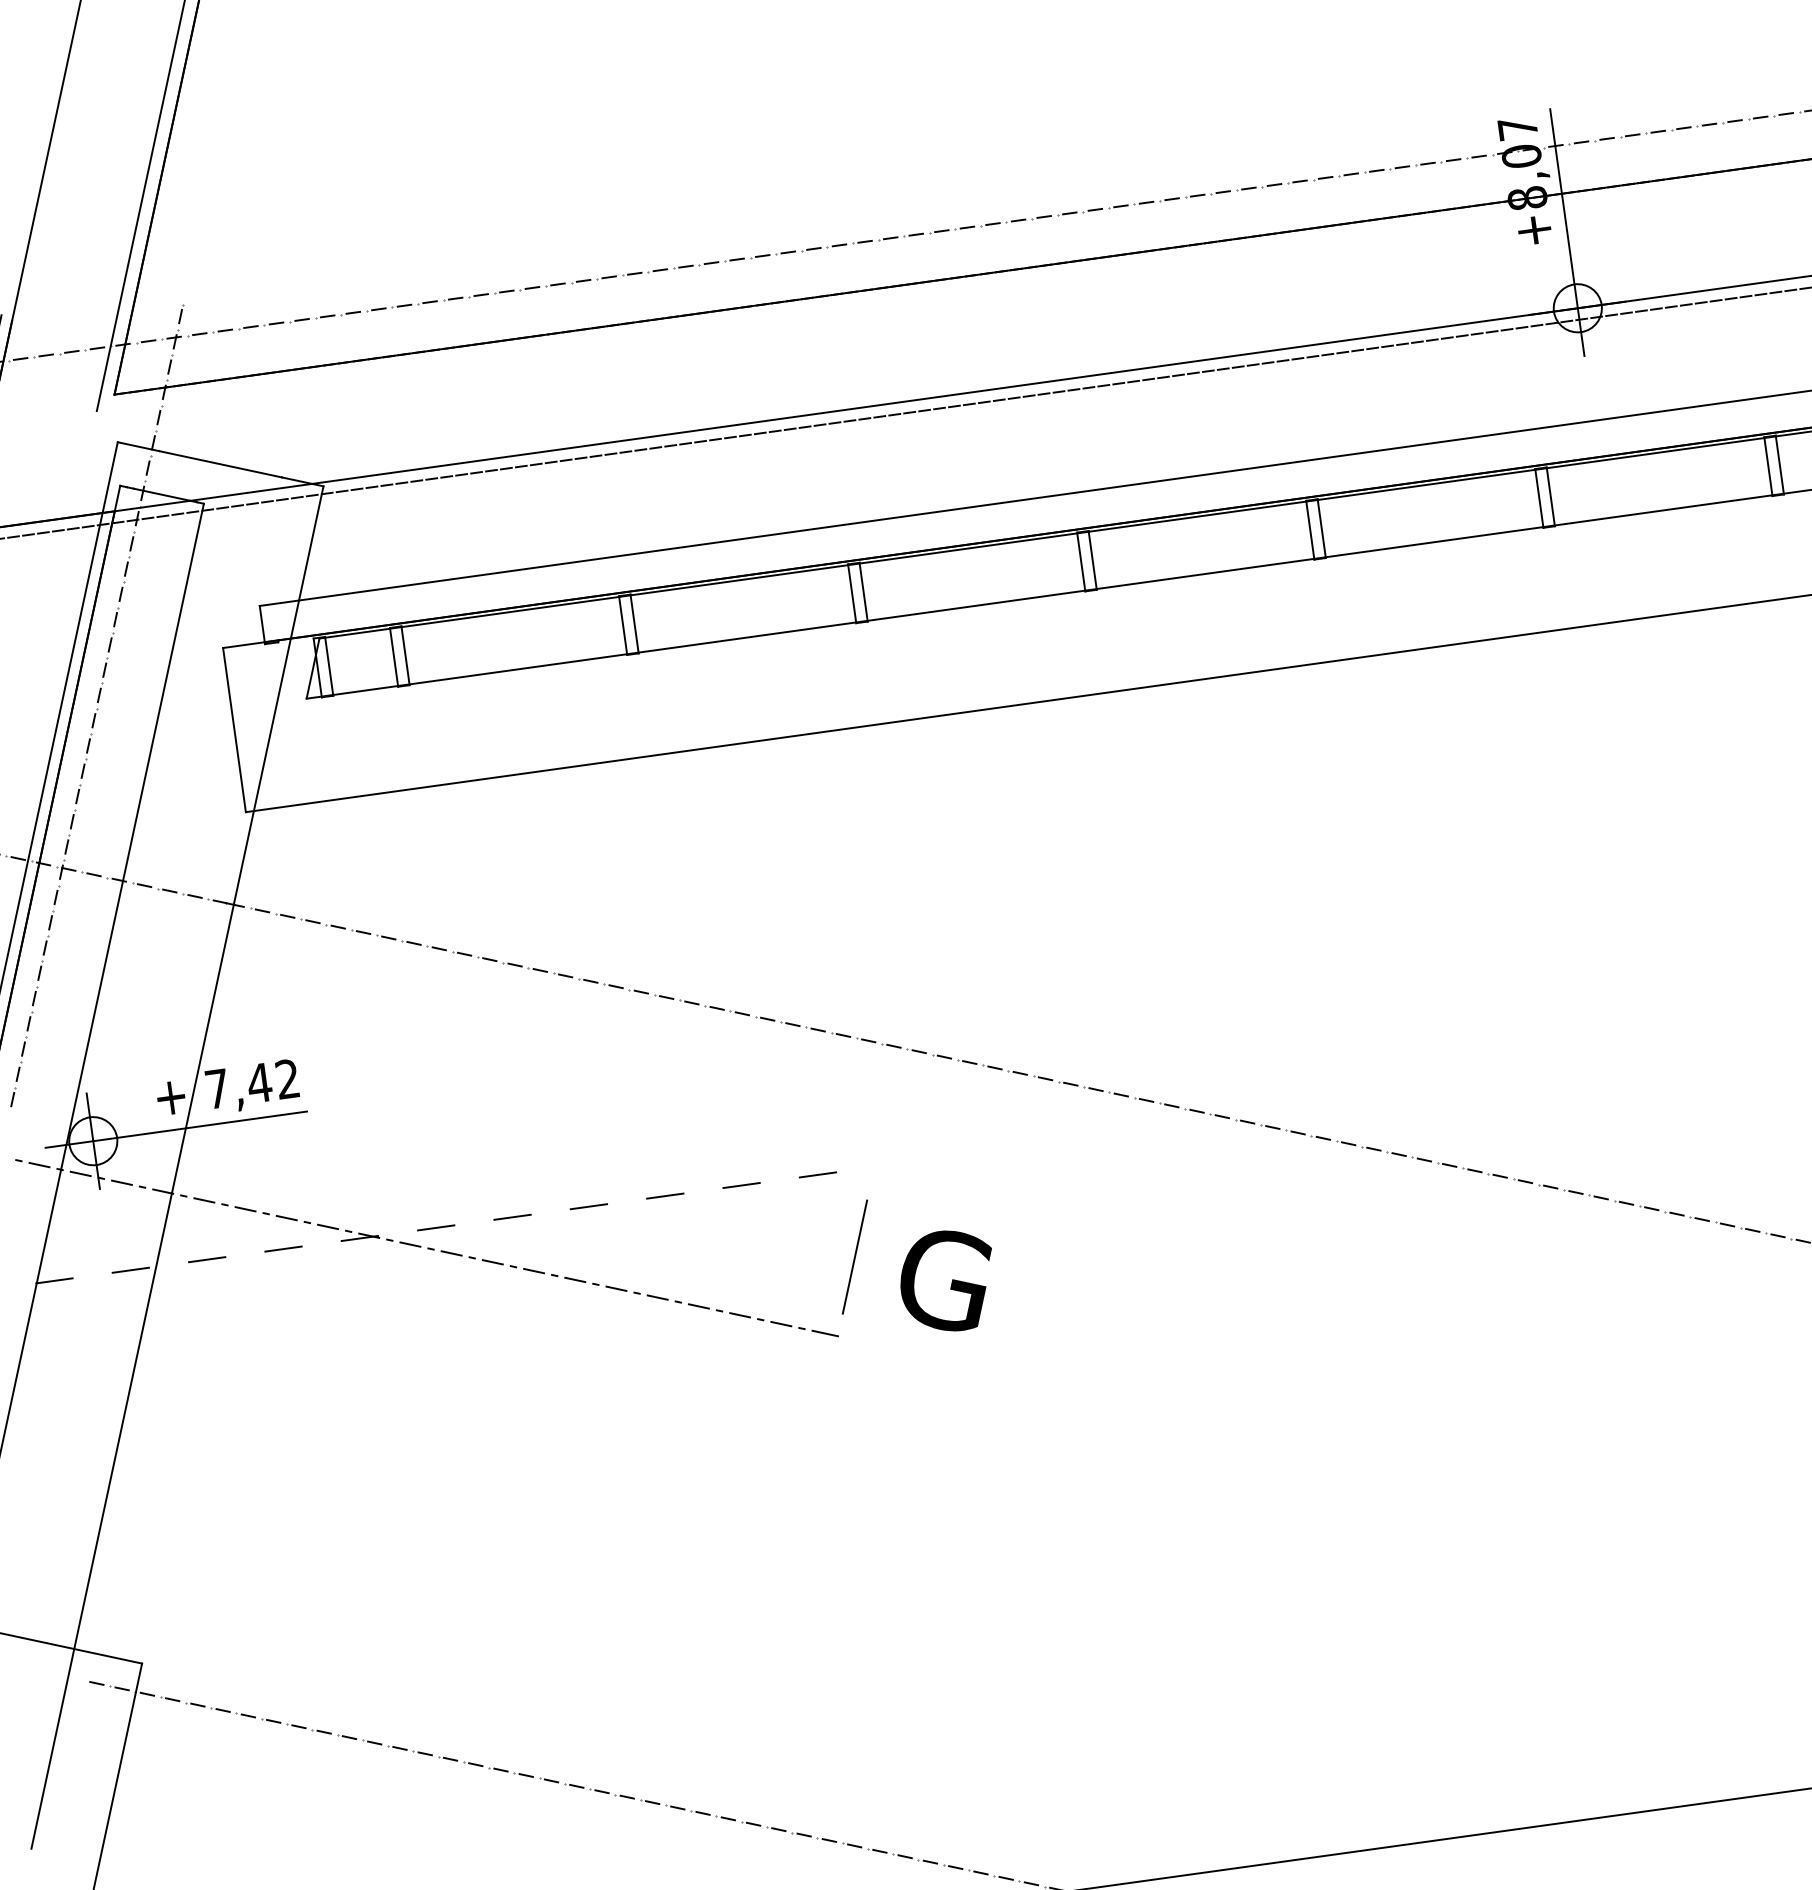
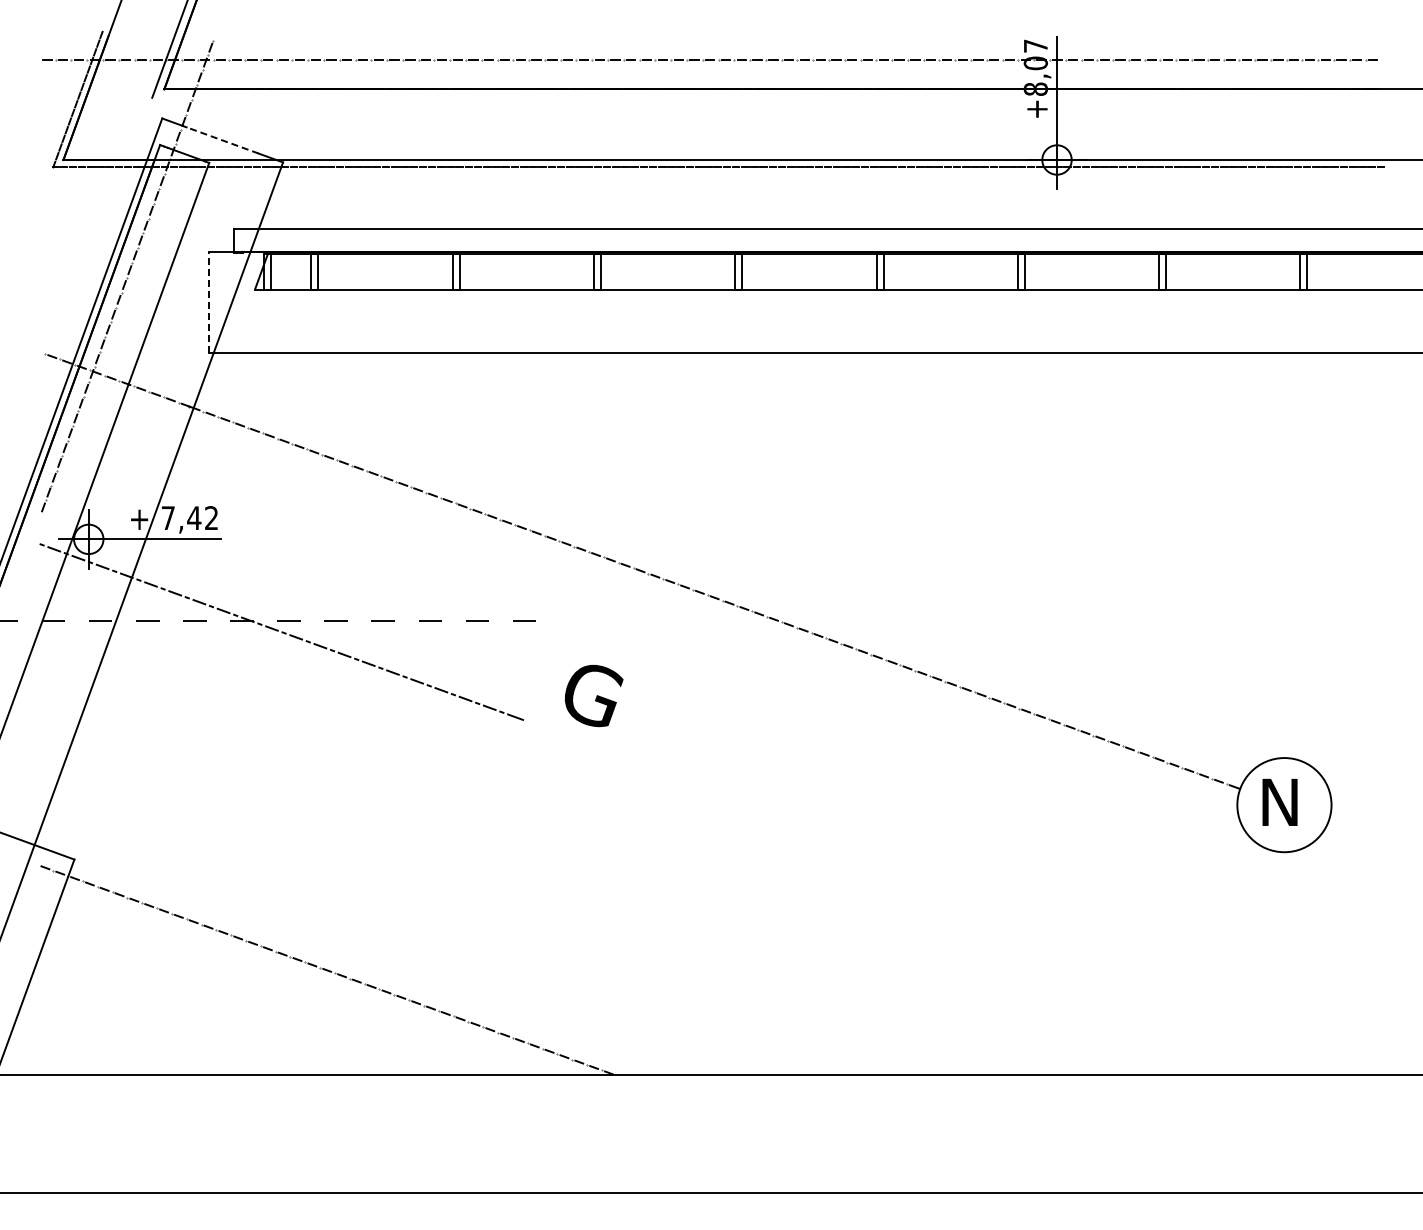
line: (220, 464) -> (222, 140), solid -> dashed
line: (234, 730) -> (208, 302), solid -> dashed
line: (854, 1257) -> (539, 673), removed

